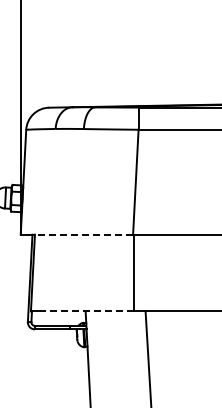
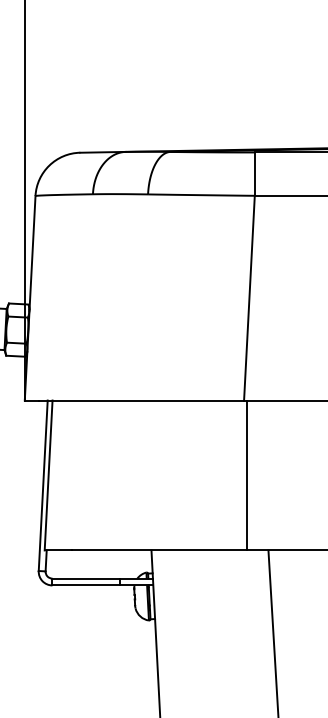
line: (80, 234) -> (141, 400), dashed -> solid
line: (89, 311) -> (158, 550), dashed -> solid

